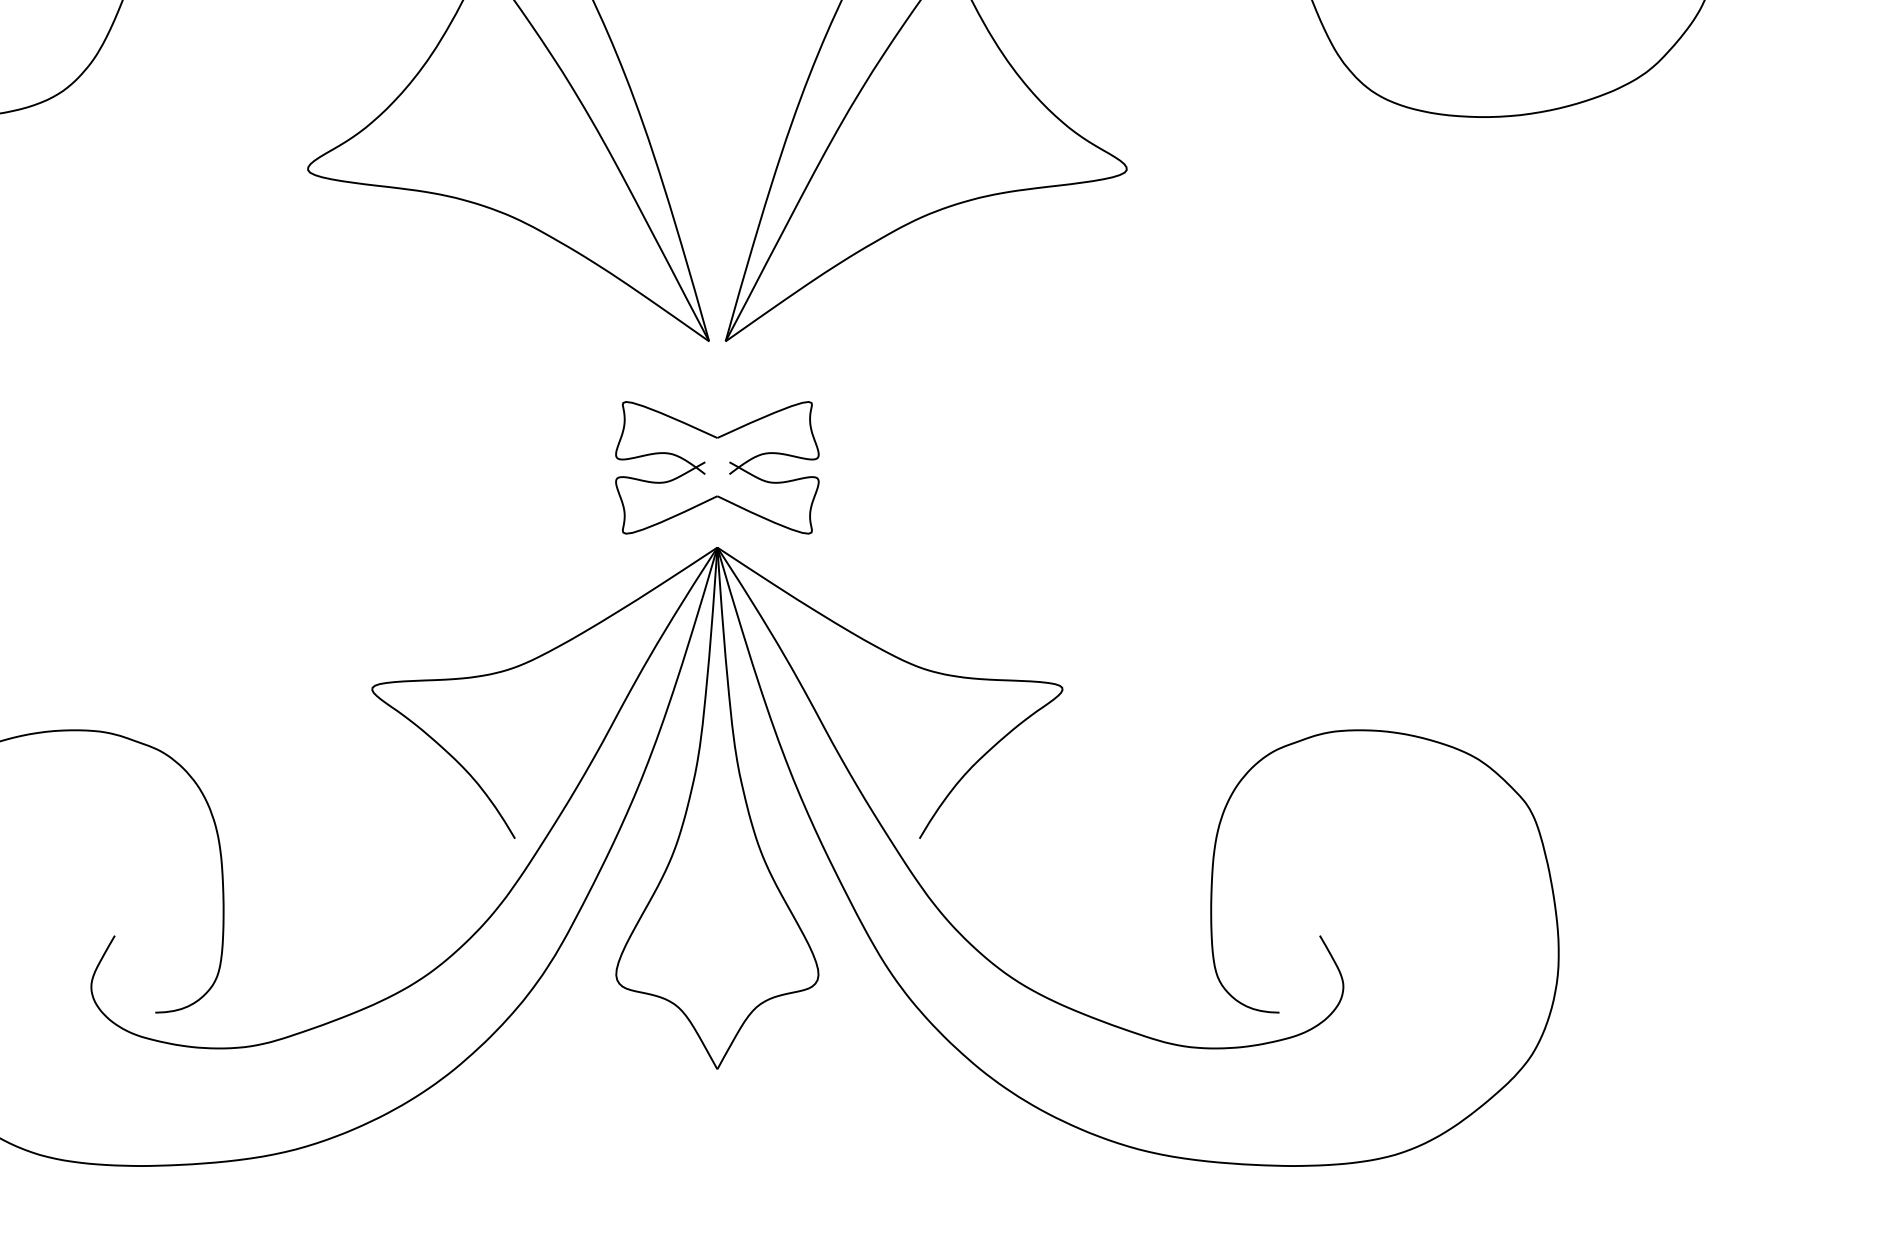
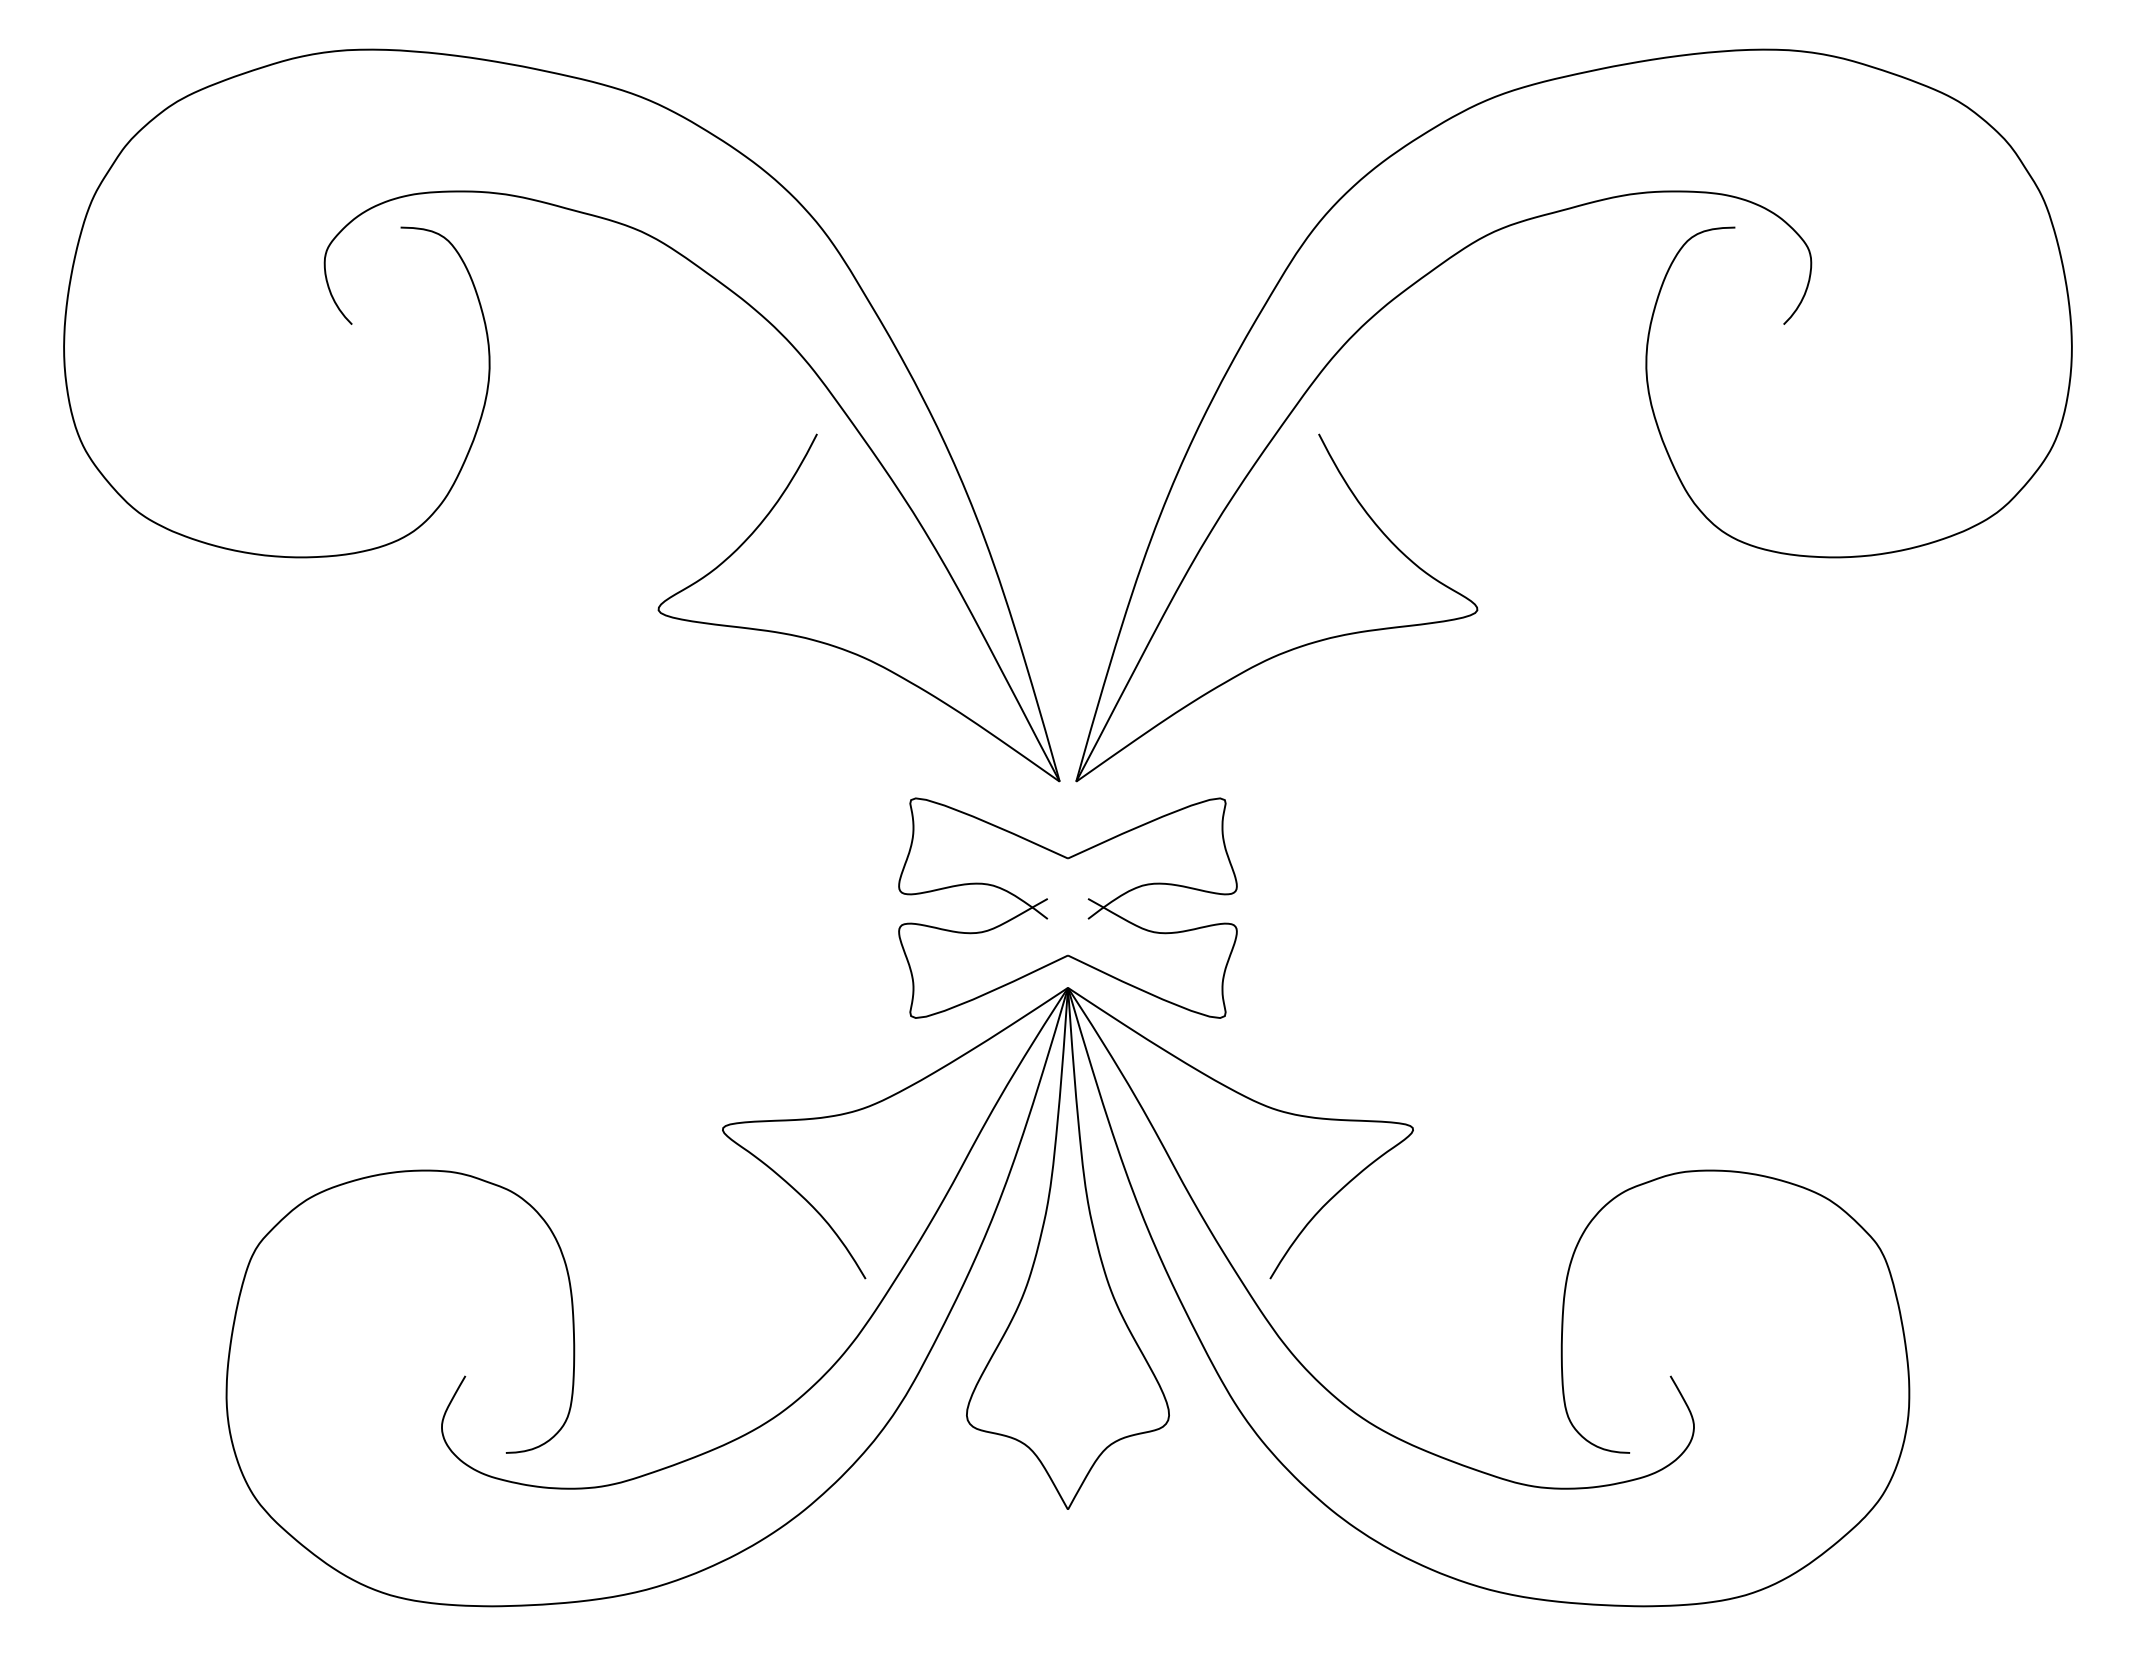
part: (716, 467) -> (1067, 907), size x1.67

